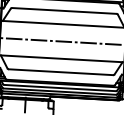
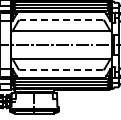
line: (64, 11) -> (61, 20), solid -> dashed
line: (60, 71) -> (61, 69), solid -> dashed

